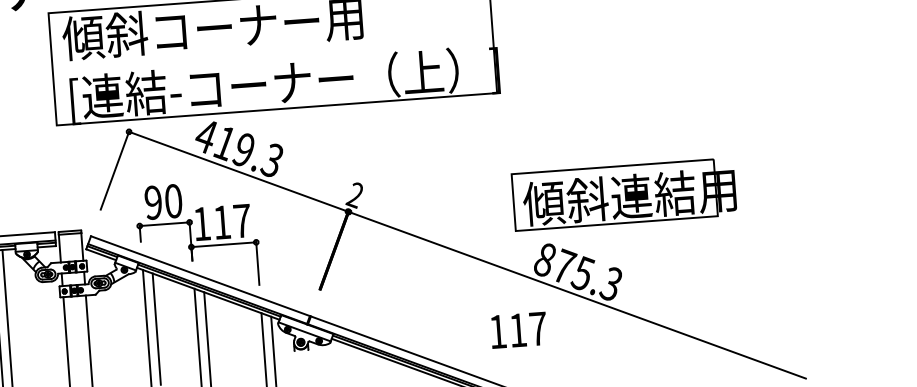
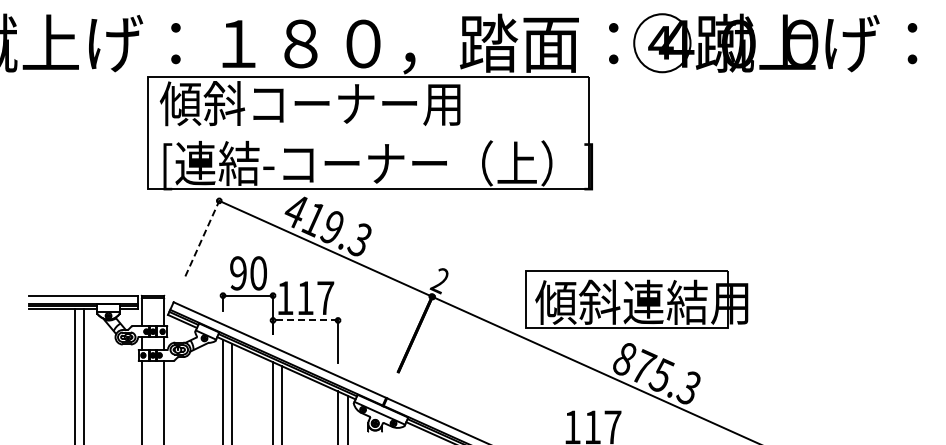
line: (115, 170) -> (202, 238), solid -> dashed
part: (624, 194) -> (636, 299), moved
line: (223, 244) -> (305, 320), solid -> dashed

